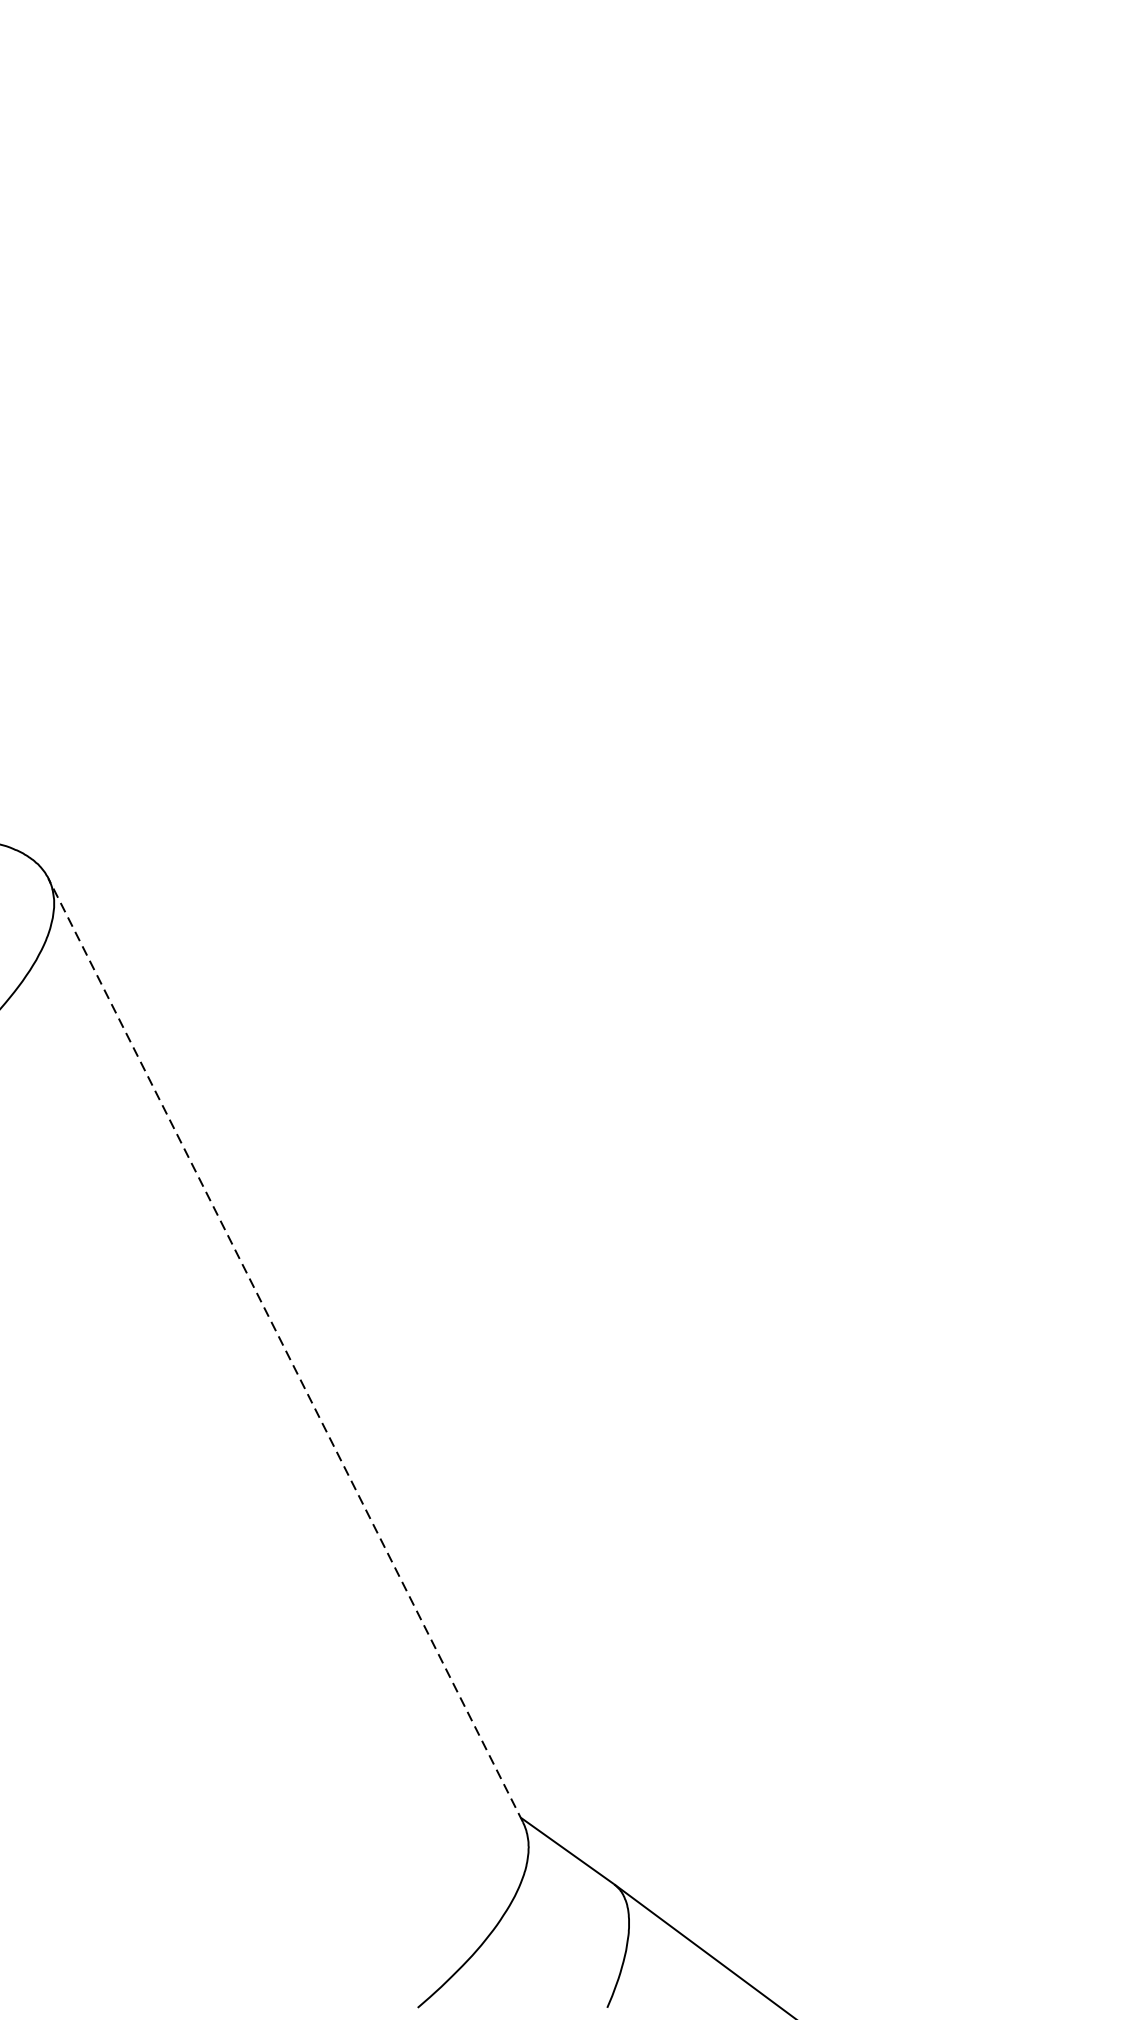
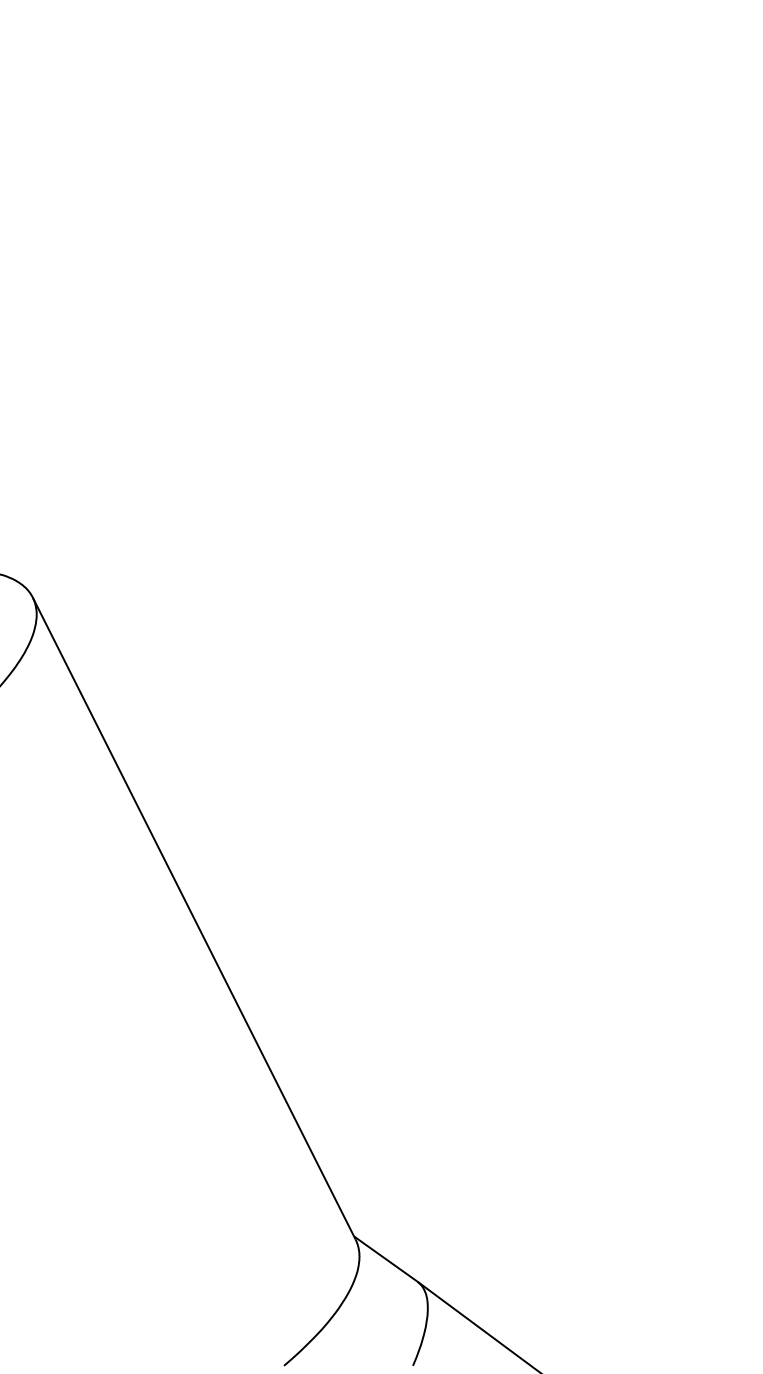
line: (284, 1350) -> (193, 918), dashed -> solid

